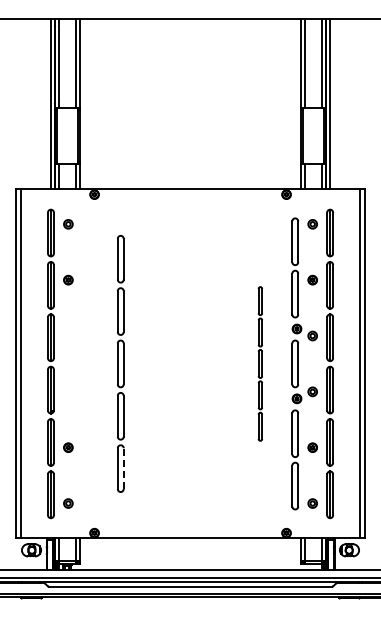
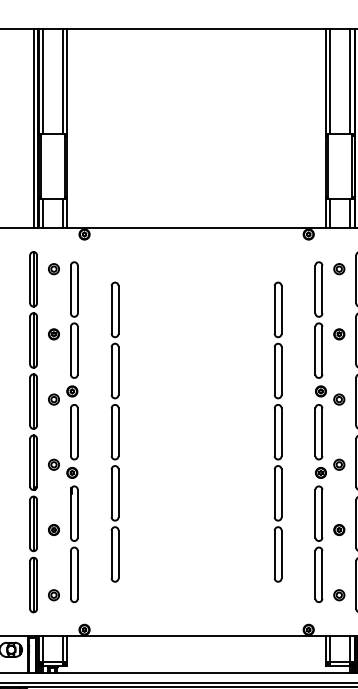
part: (76, 363) -> (63, 431), added
part: (260, 363) -> (278, 431), size x1.67
line: (123, 468) -> (118, 554), dashed -> solid

